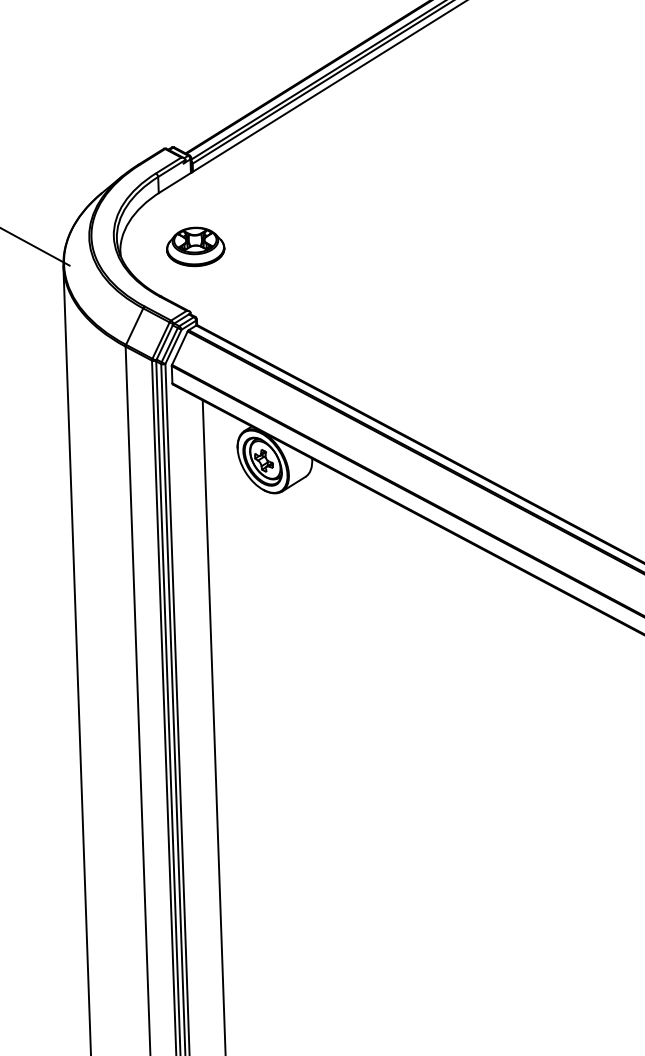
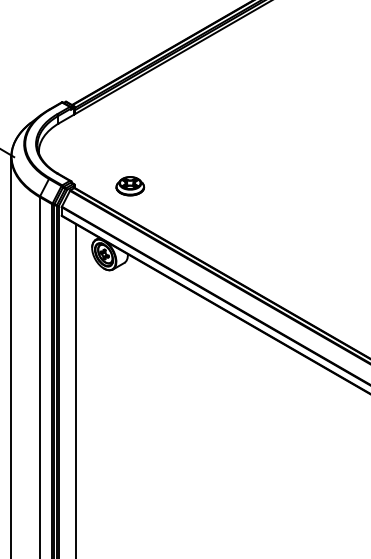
part: (196, 247) -> (130, 186), moved

